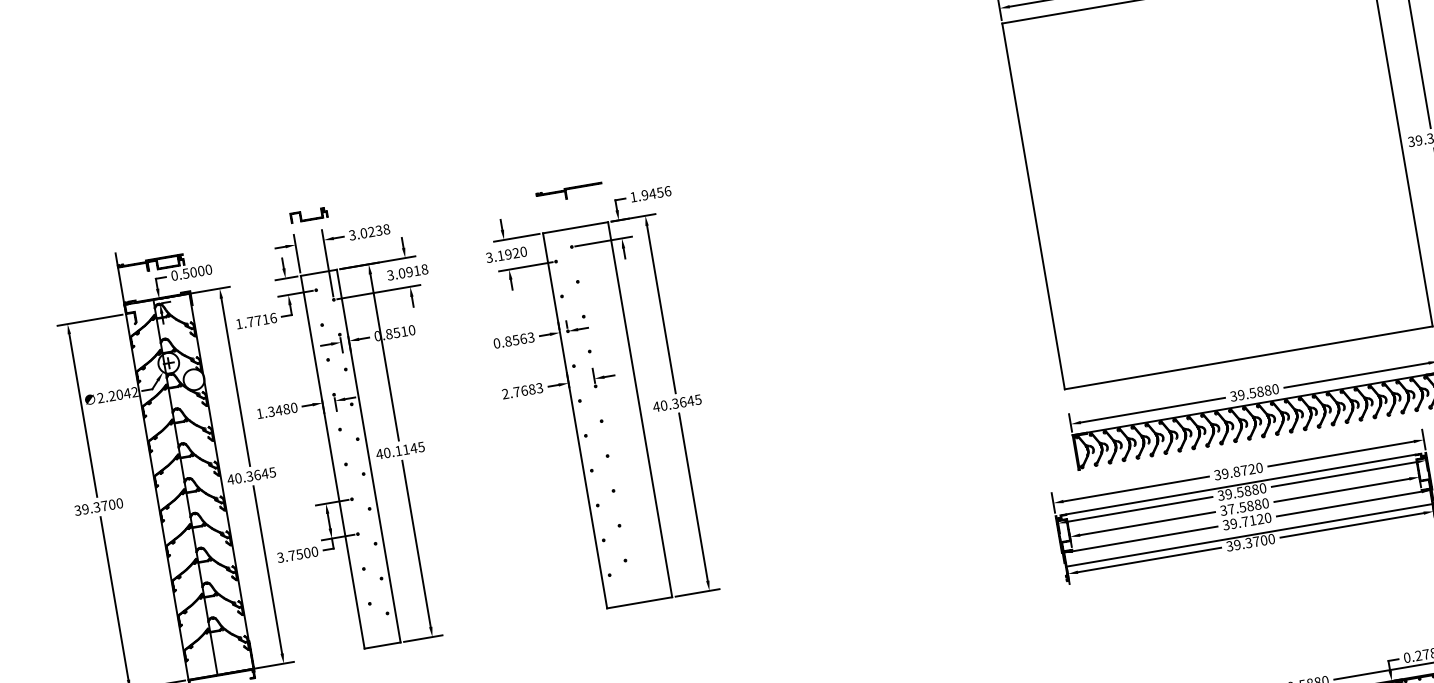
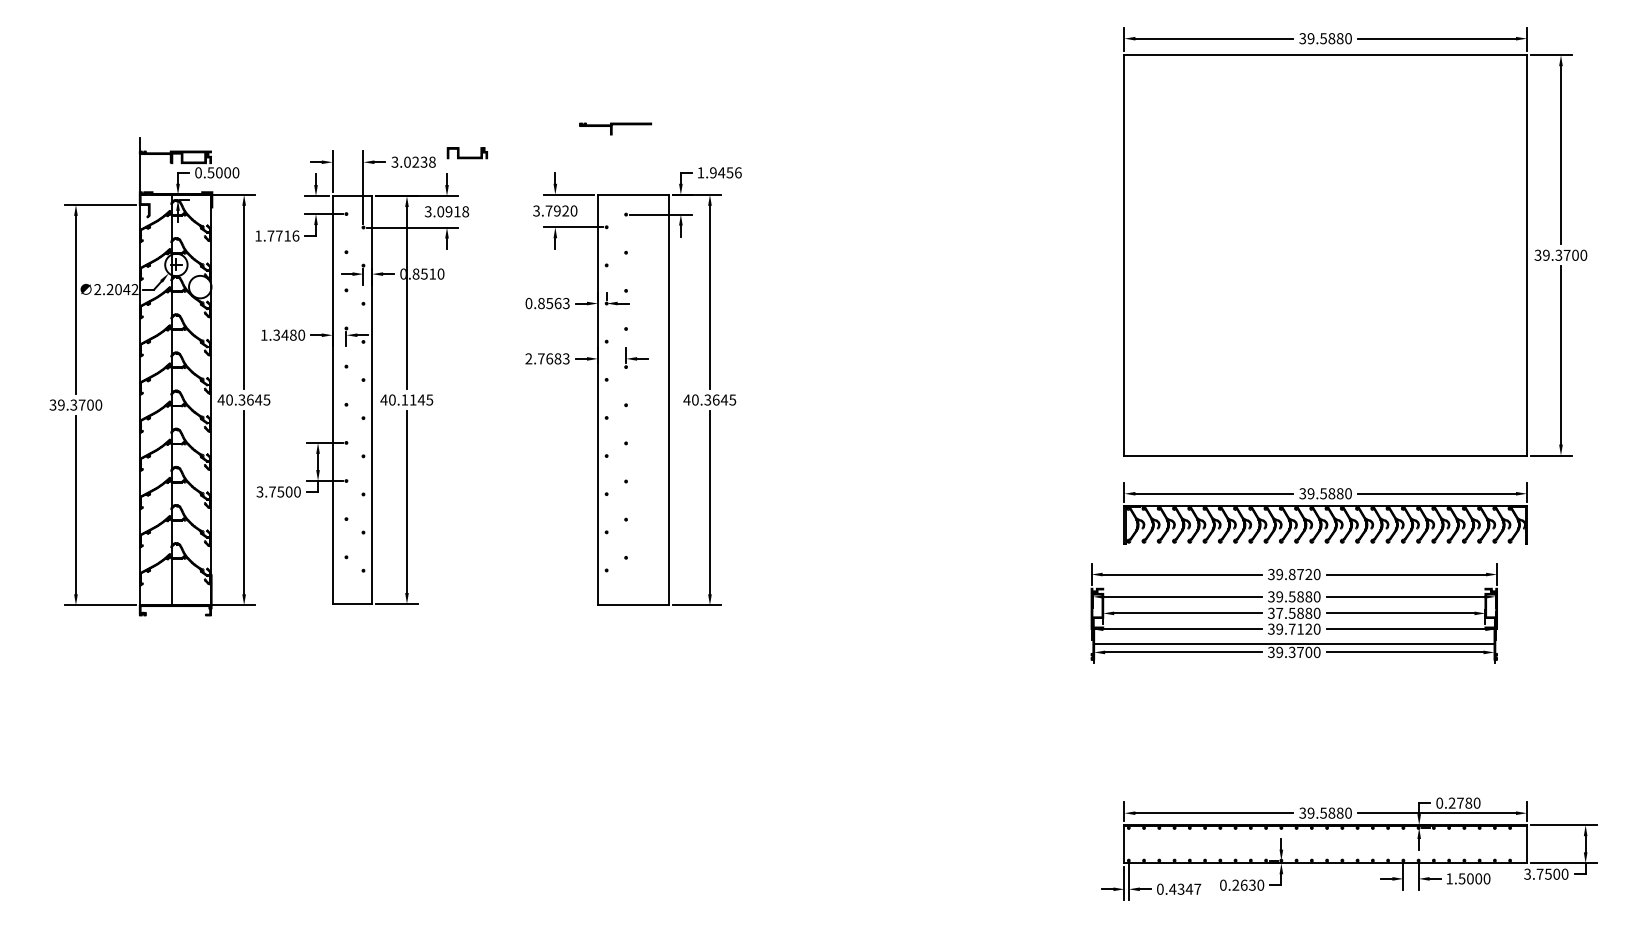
part: (569, 192) -> (615, 128), moved
part: (308, 215) -> (466, 153), moved
text: (500, 255) -> (548, 210), 3.1920 -> 3.7920
line: (1240, 484) -> (1294, 588), removed

